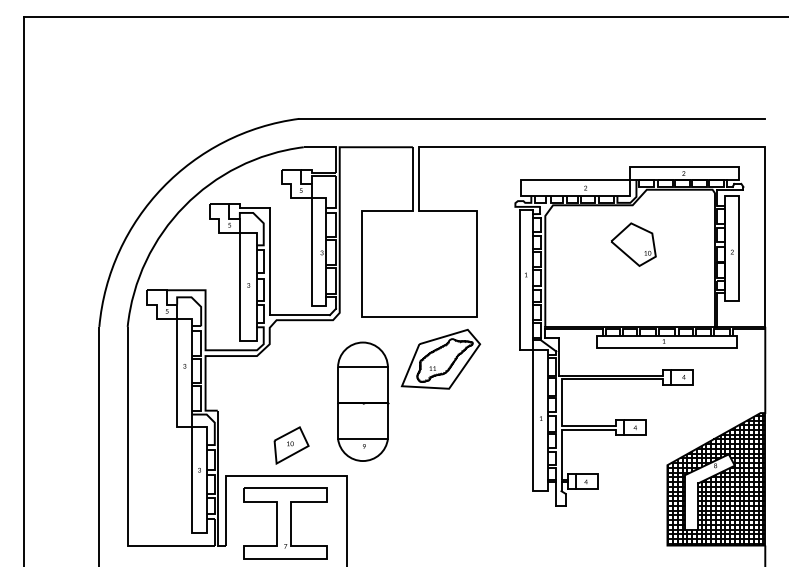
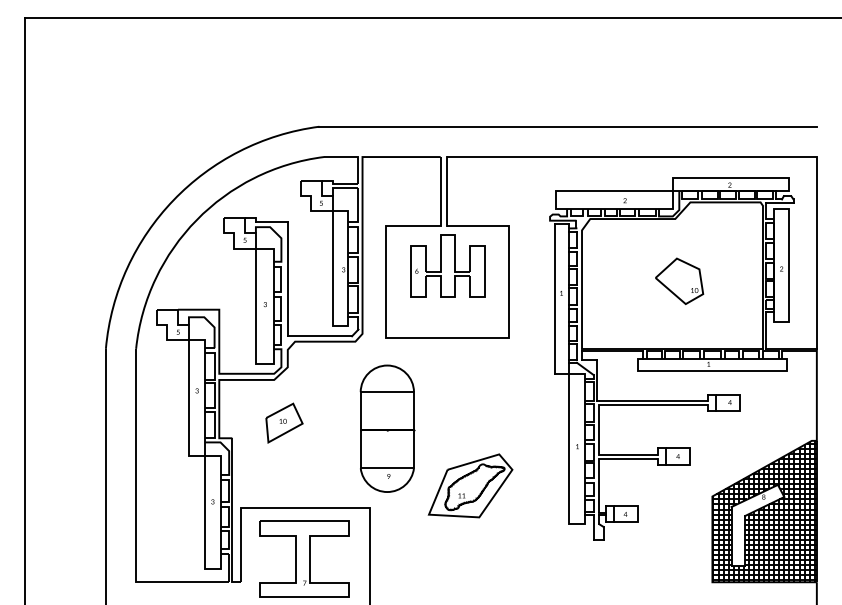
part: (633, 244) -> (679, 281), moved
part: (419, 248) -> (447, 265), added
part: (440, 359) -> (470, 486), moved
part: (291, 445) -> (284, 423), moved

